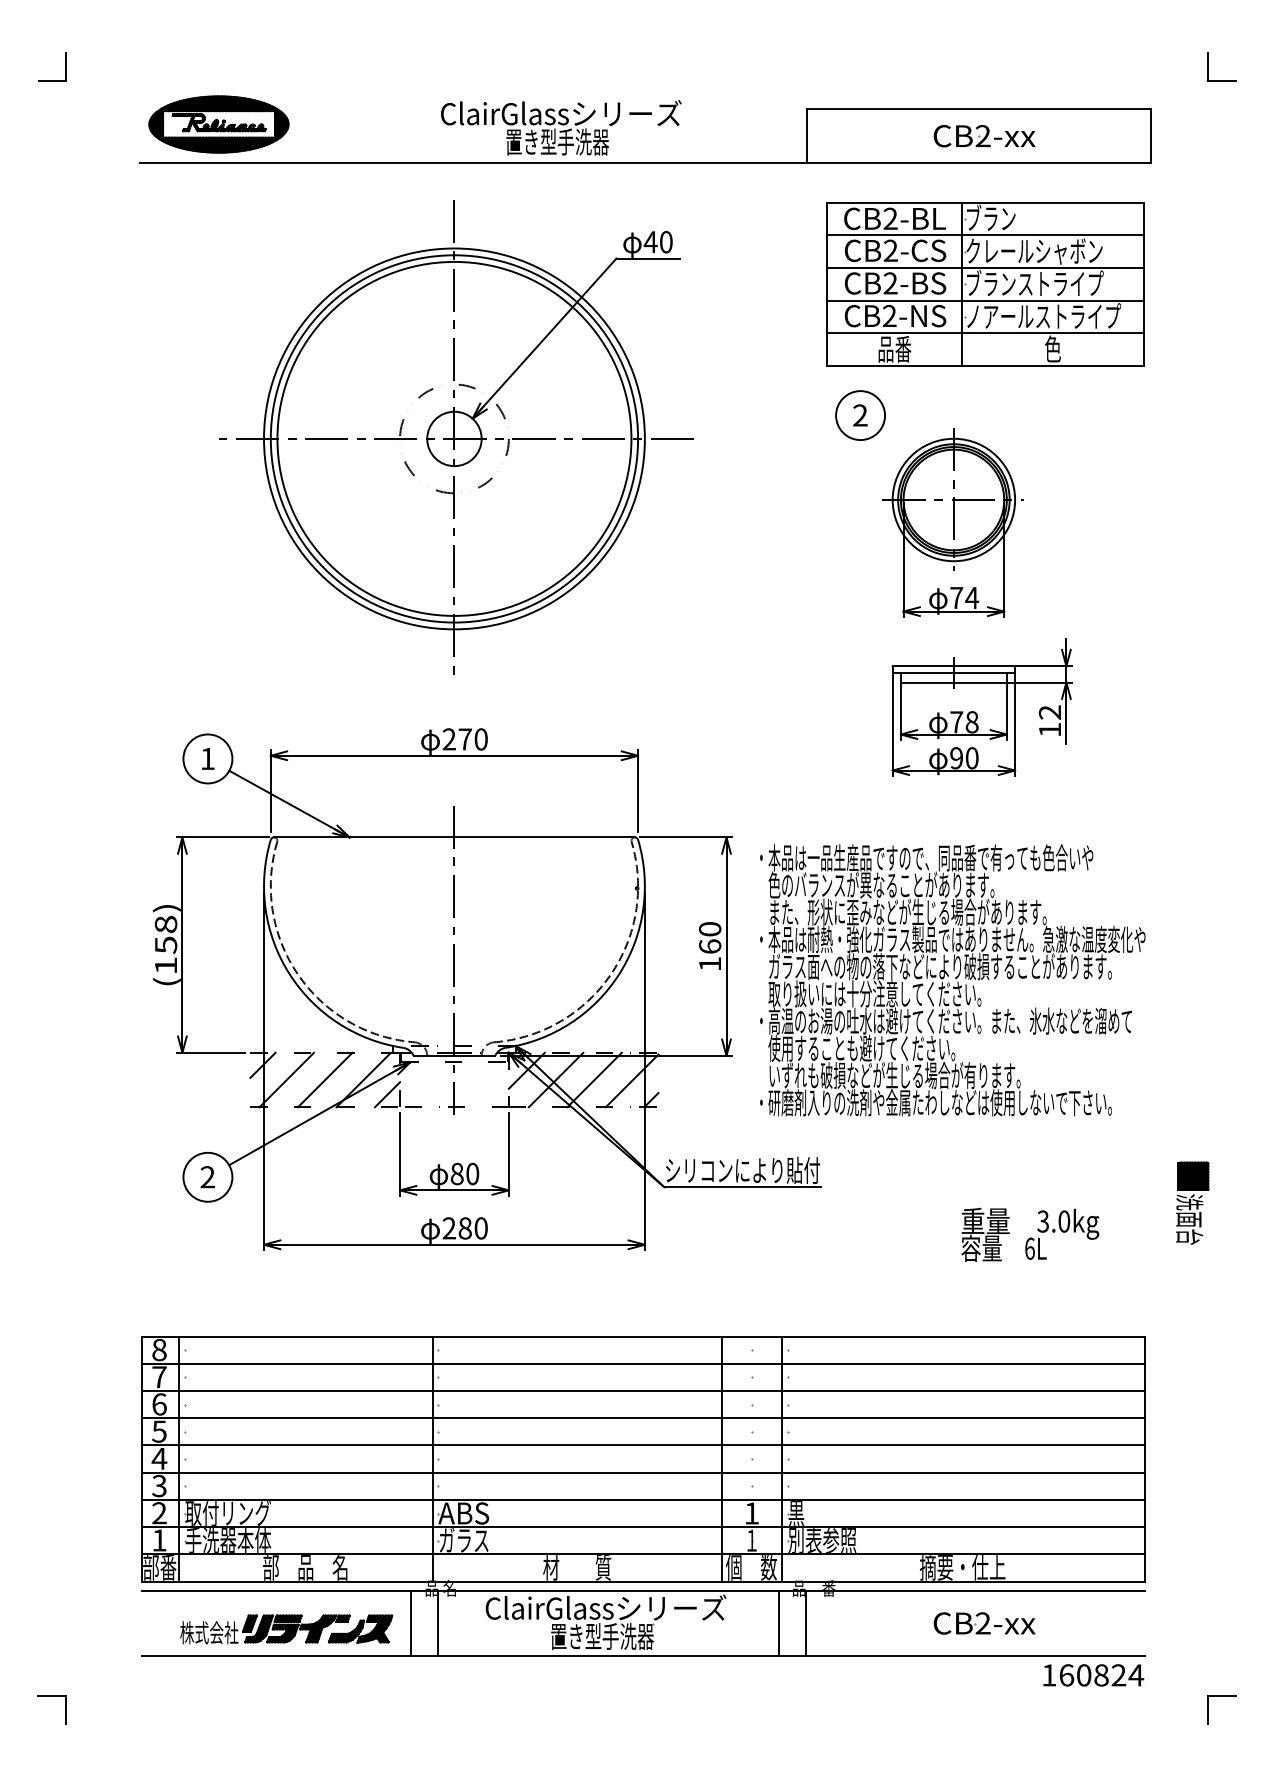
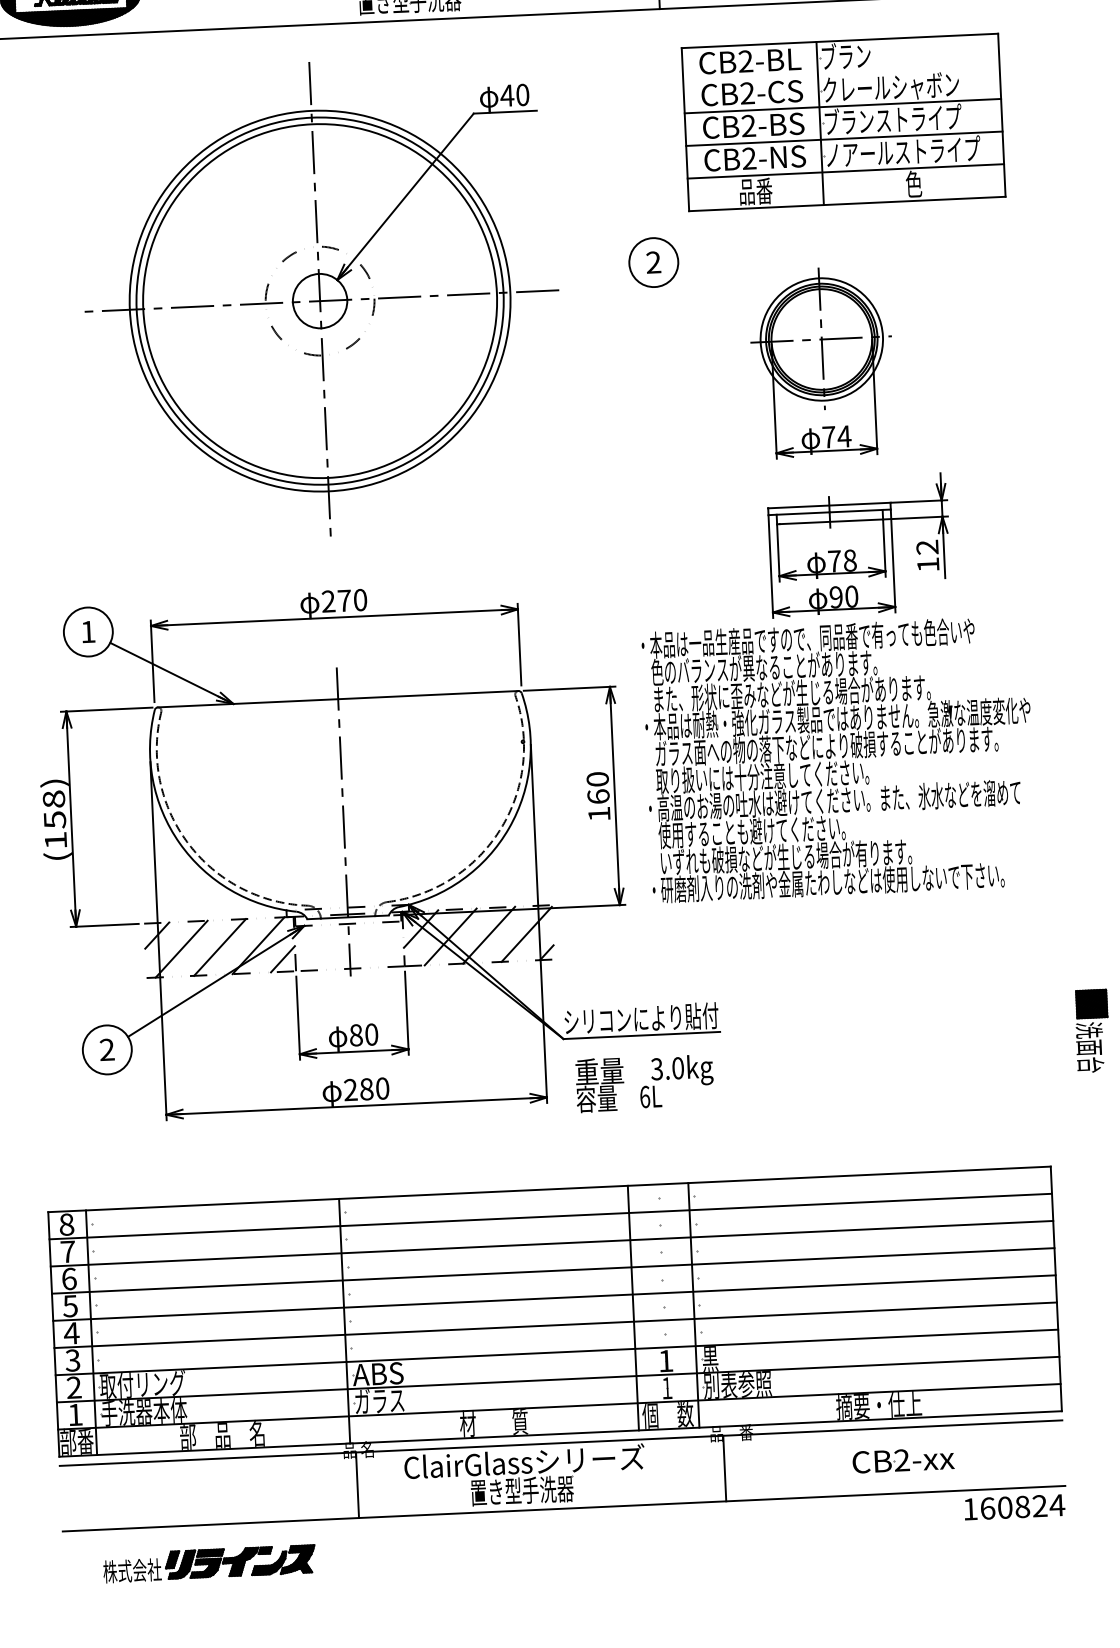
line: (985, 235) -> (841, 73), removed
part: (860, 415) -> (653, 262), moved
text: (952, 980) -> (839, 759), moved
text: (1030, 1234) -> (644, 1082), moved
line: (410, 1623) -> (329, 1486), removed
line: (778, 1623) -> (697, 1469), removed
part: (286, 1629) -> (209, 1564), moved

